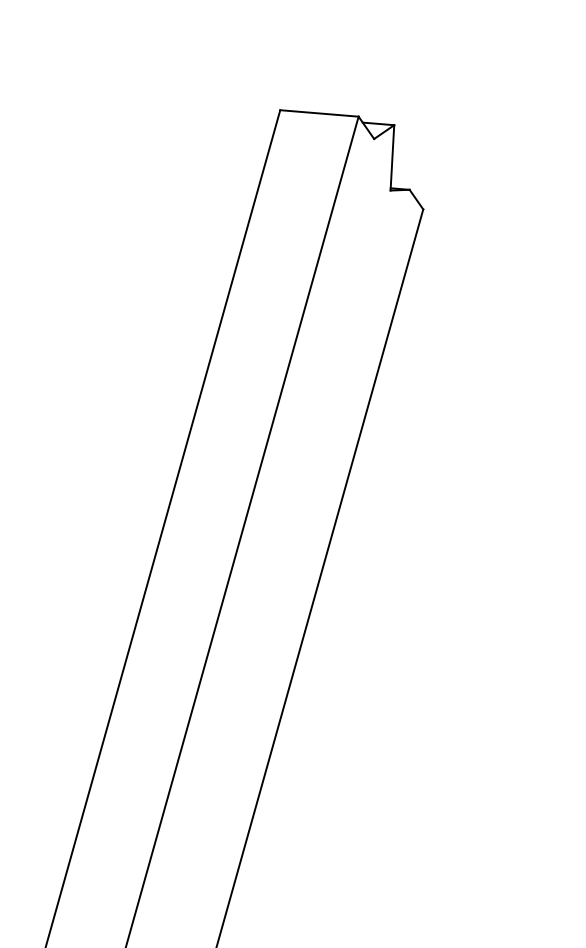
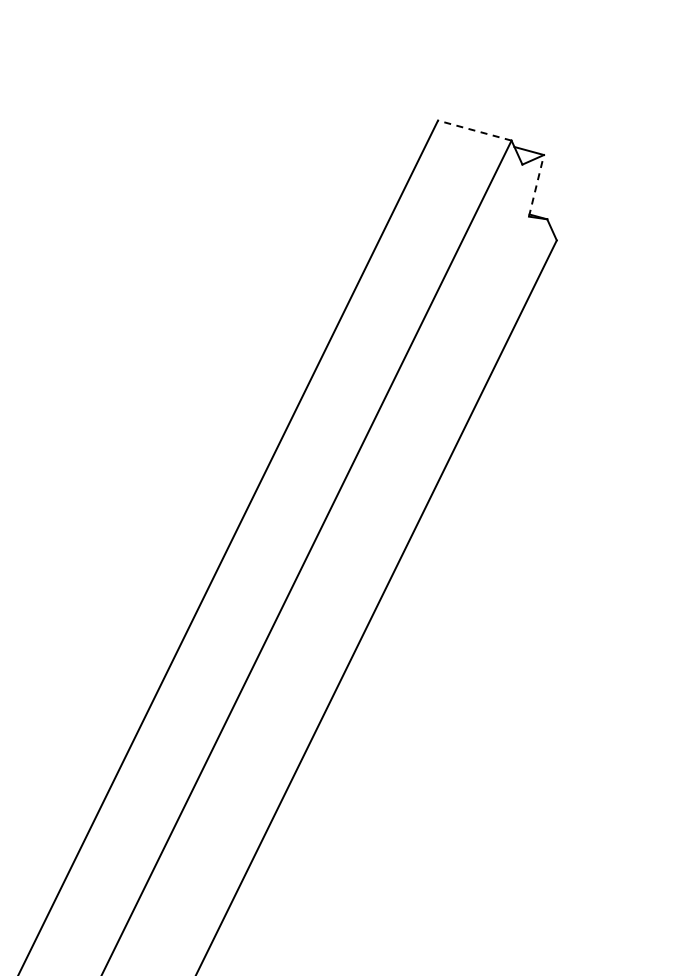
line: (319, 113) -> (474, 130), solid -> dashed
line: (392, 157) -> (536, 185), solid -> dashed

